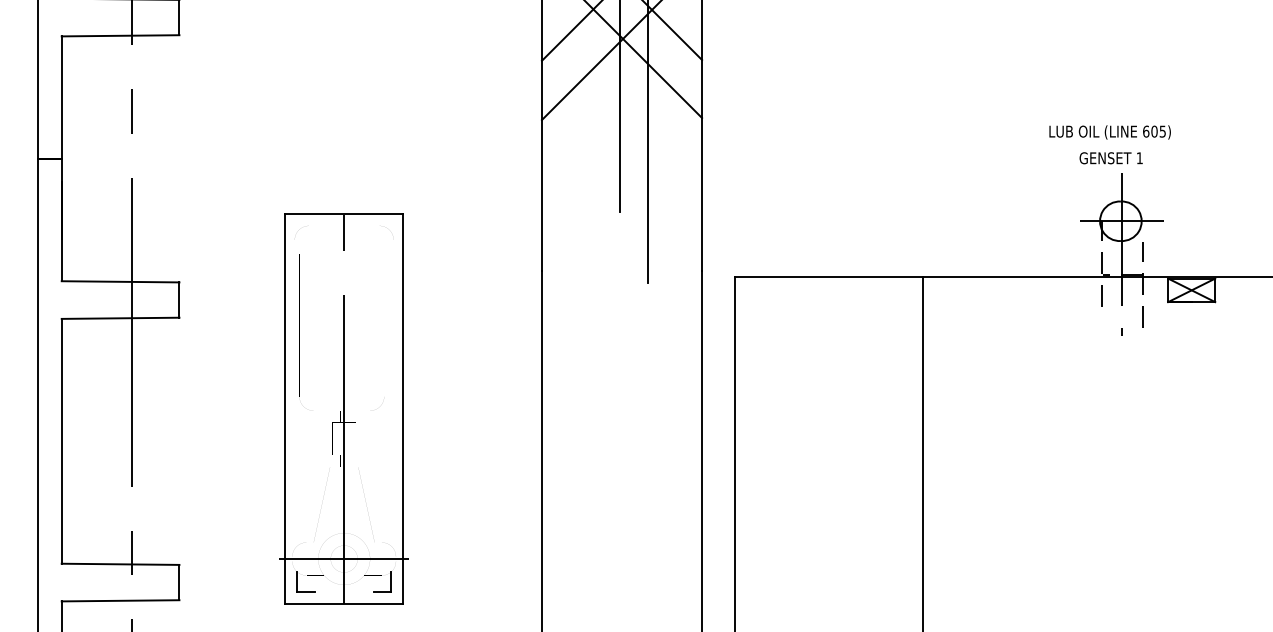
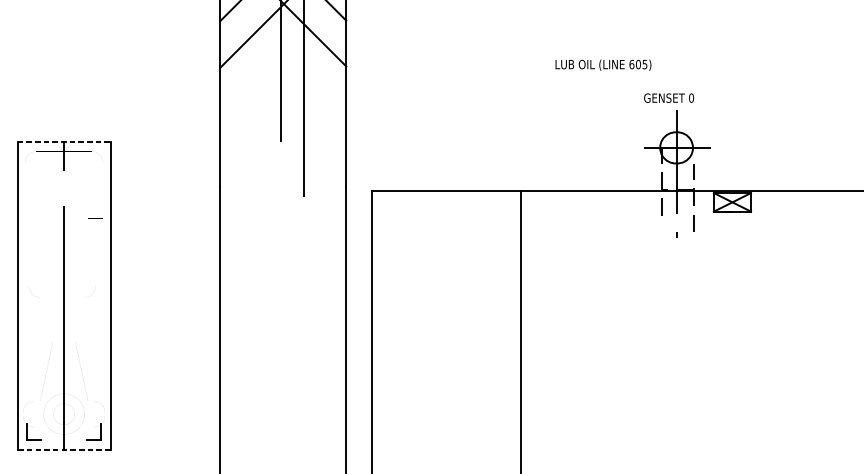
text: (1109, 132) -> (602, 65), moved
text: (1139, 158) -> (691, 98), 1 -> 0
line: (344, 214) -> (64, 142), solid -> dashed
line: (343, 559) -> (63, 414), removed
line: (344, 603) -> (64, 449), solid -> dashed

